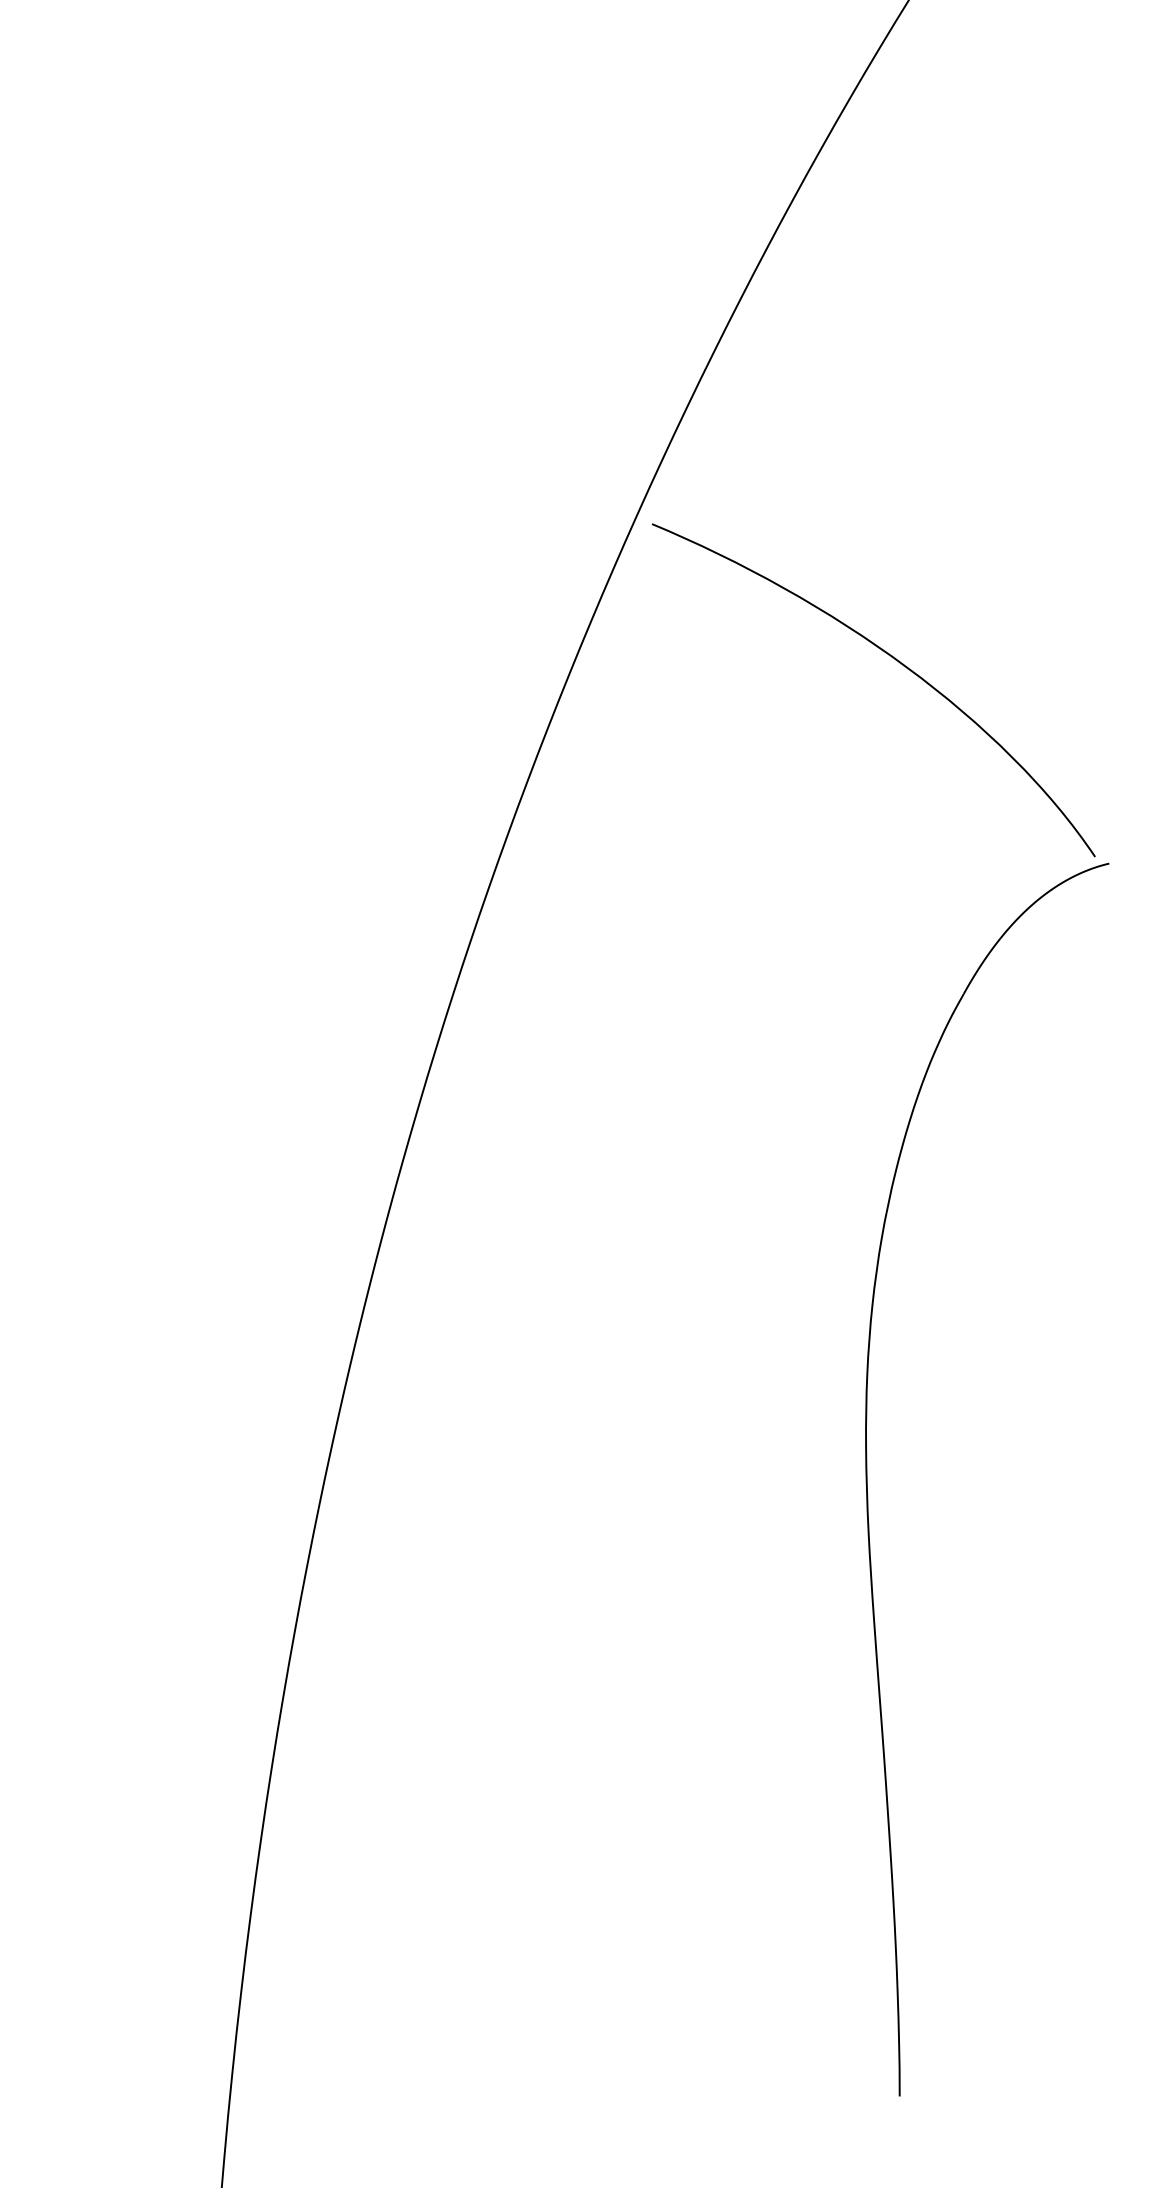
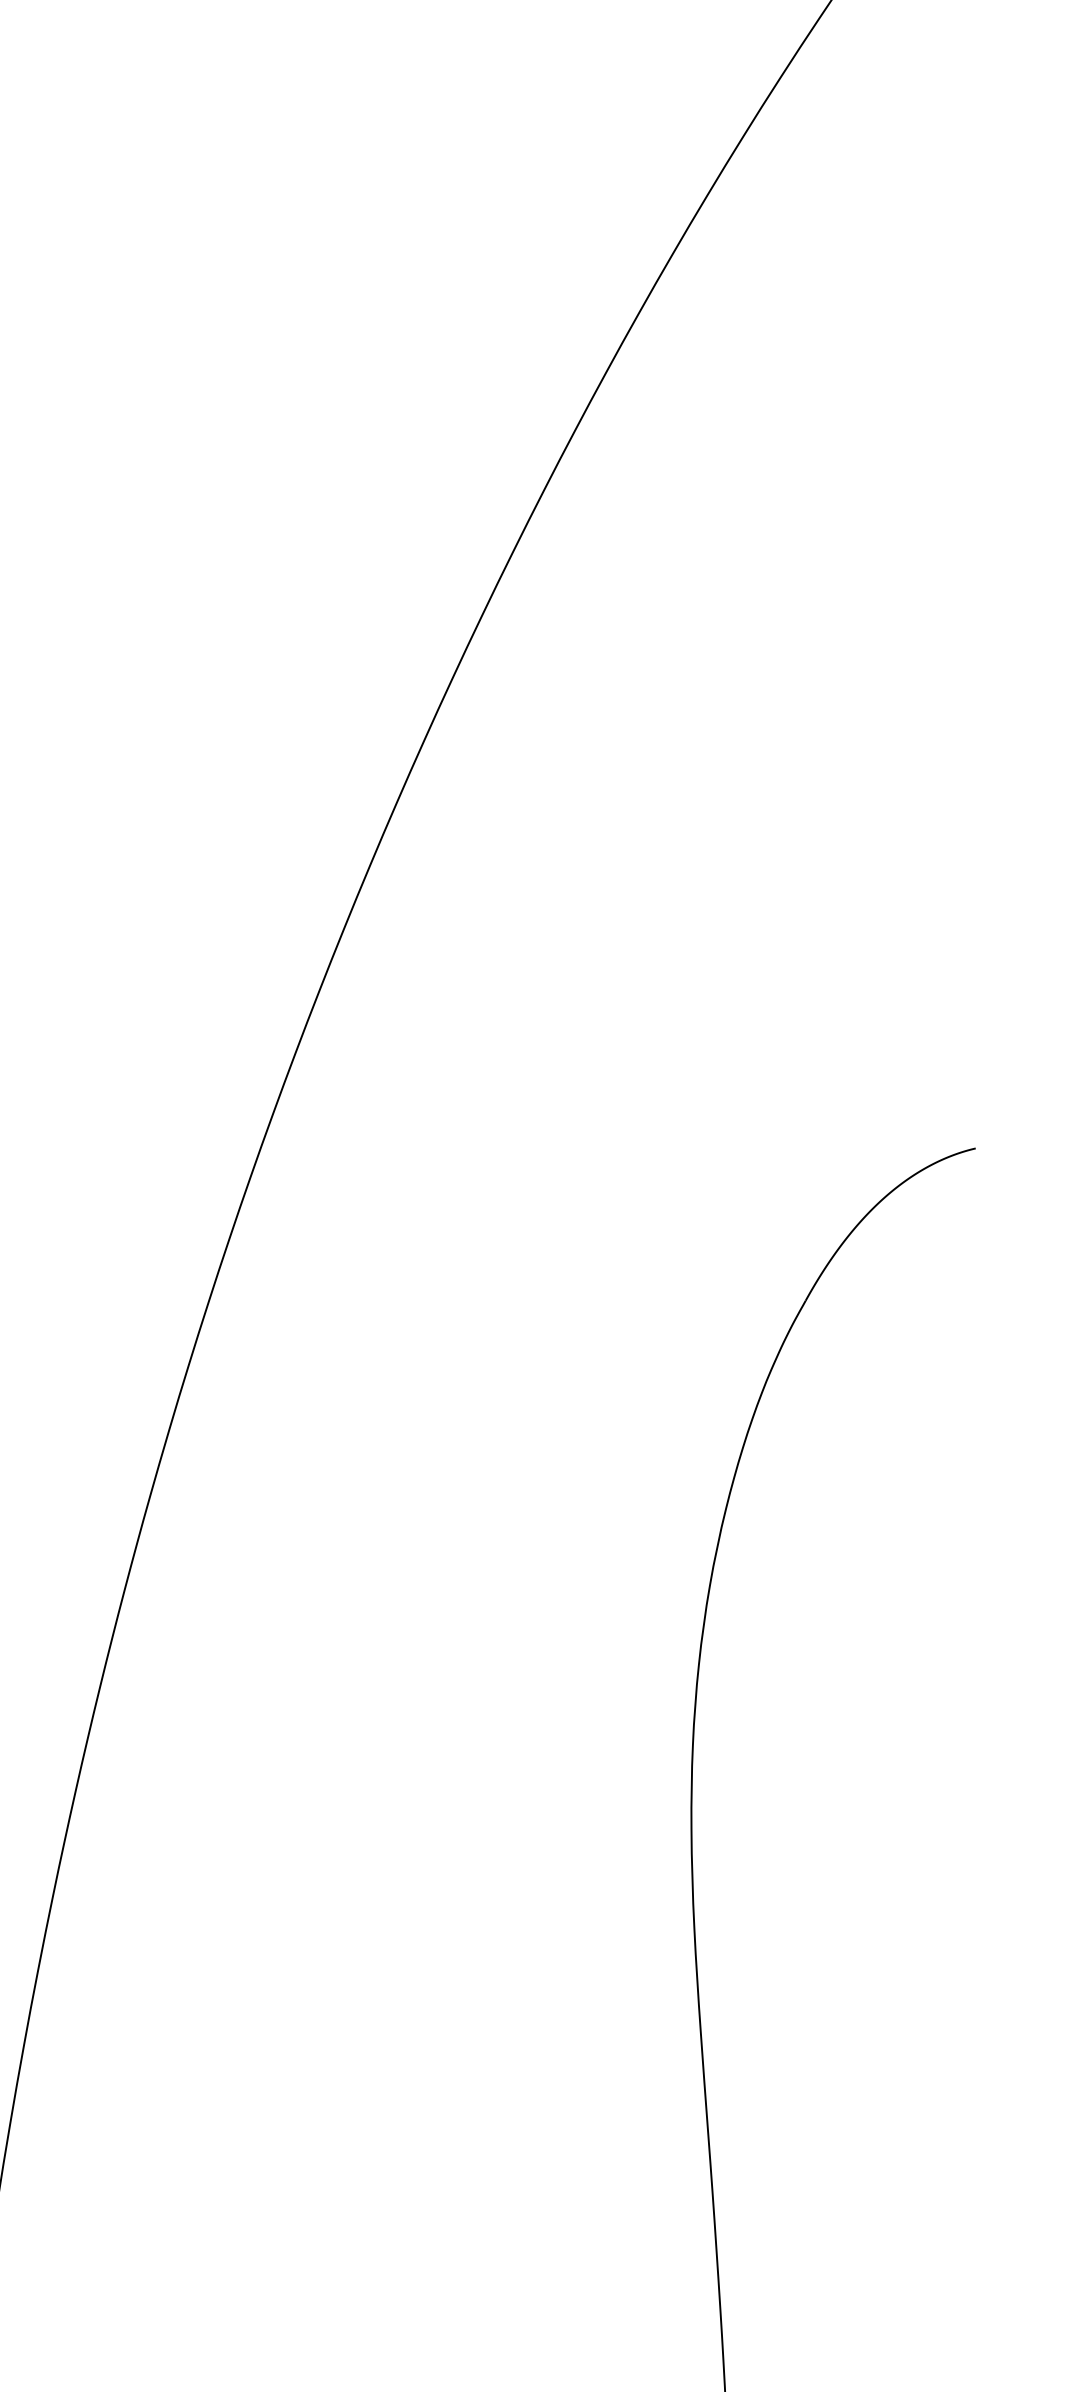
curve: (895, 660) -> (725, 911), removed

